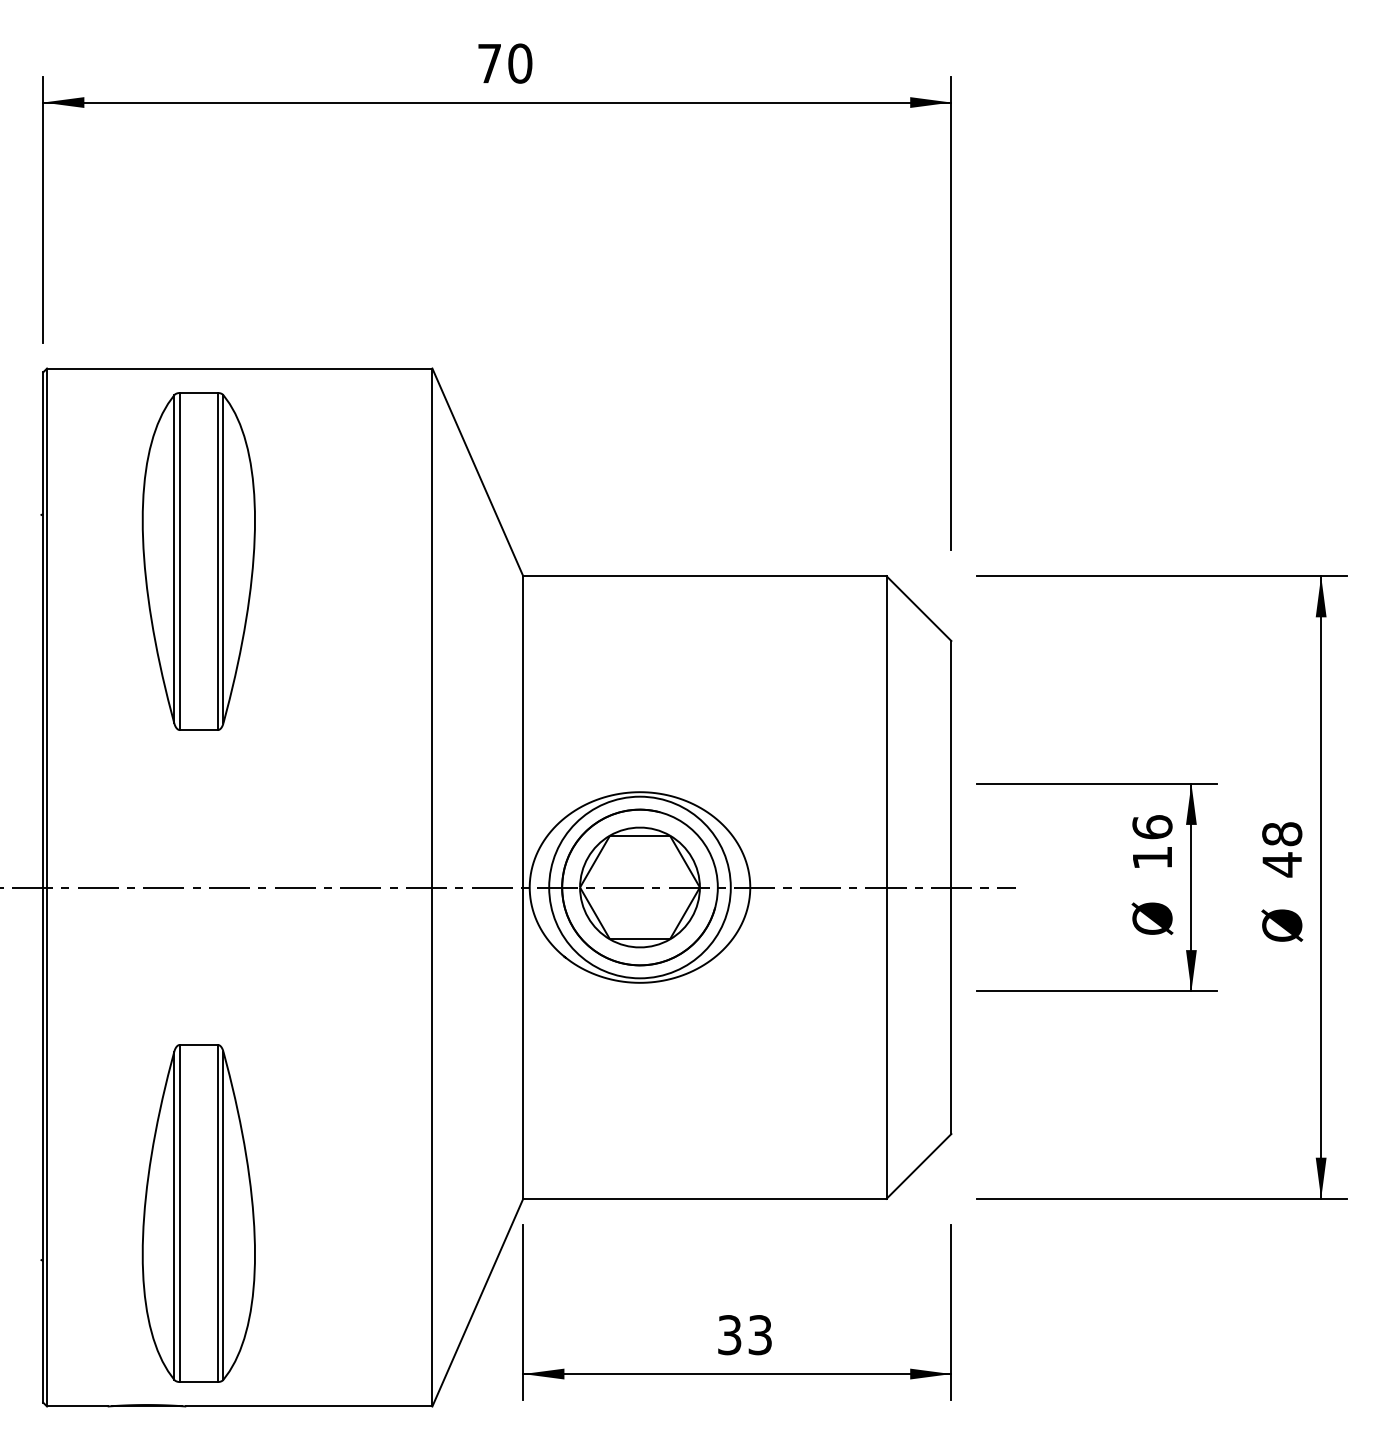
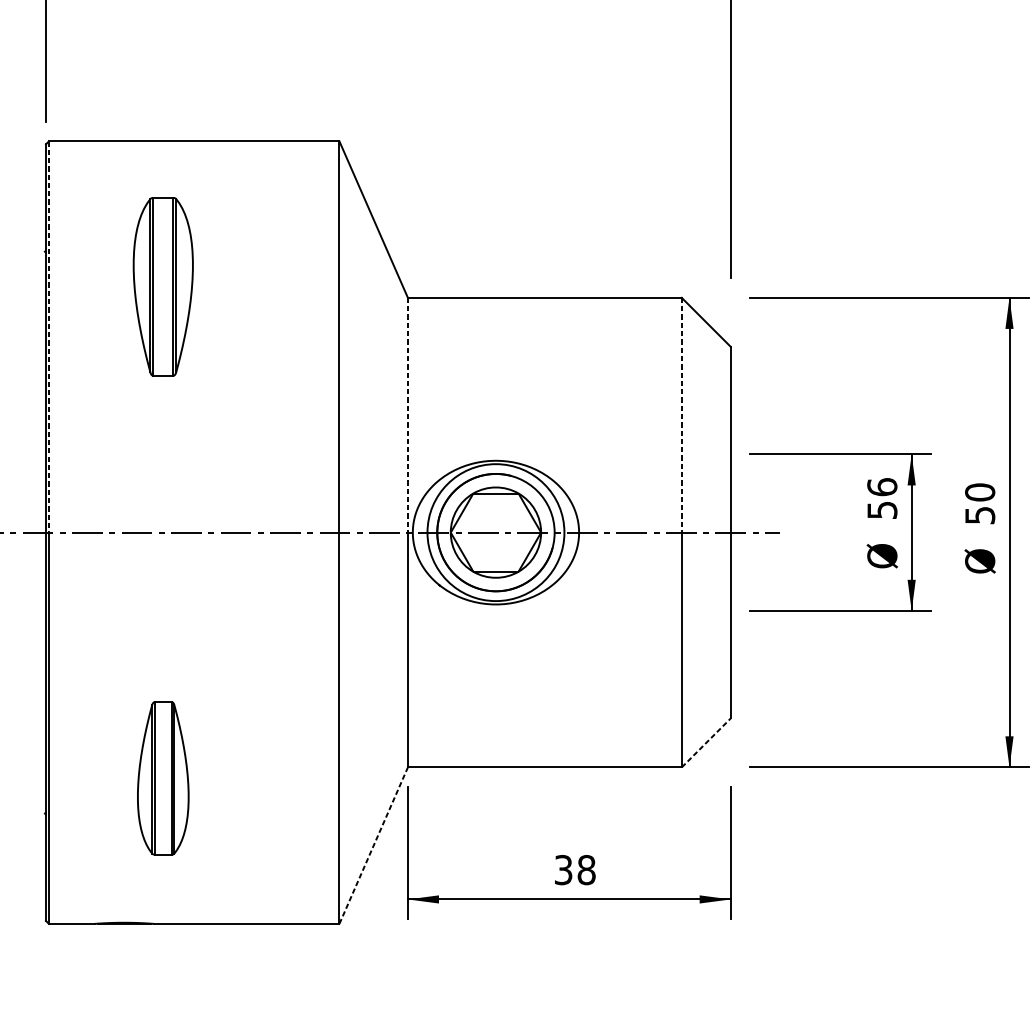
part: (198, 561) -> (163, 286), size x0.7
line: (47, 628) -> (49, 337), solid -> dashed
line: (523, 731) -> (408, 415), solid -> dashed
line: (886, 731) -> (681, 415), solid -> dashed
text: (1282, 849) -> (980, 503), 48 -> 50
text: (1152, 857) -> (882, 510), 16 -> 56
line: (918, 1166) -> (705, 742), solid -> dashed
part: (198, 1213) -> (163, 778), size x0.6
line: (478, 1302) -> (374, 845), solid -> dashed
text: (760, 1335) -> (586, 870), 33 -> 38

